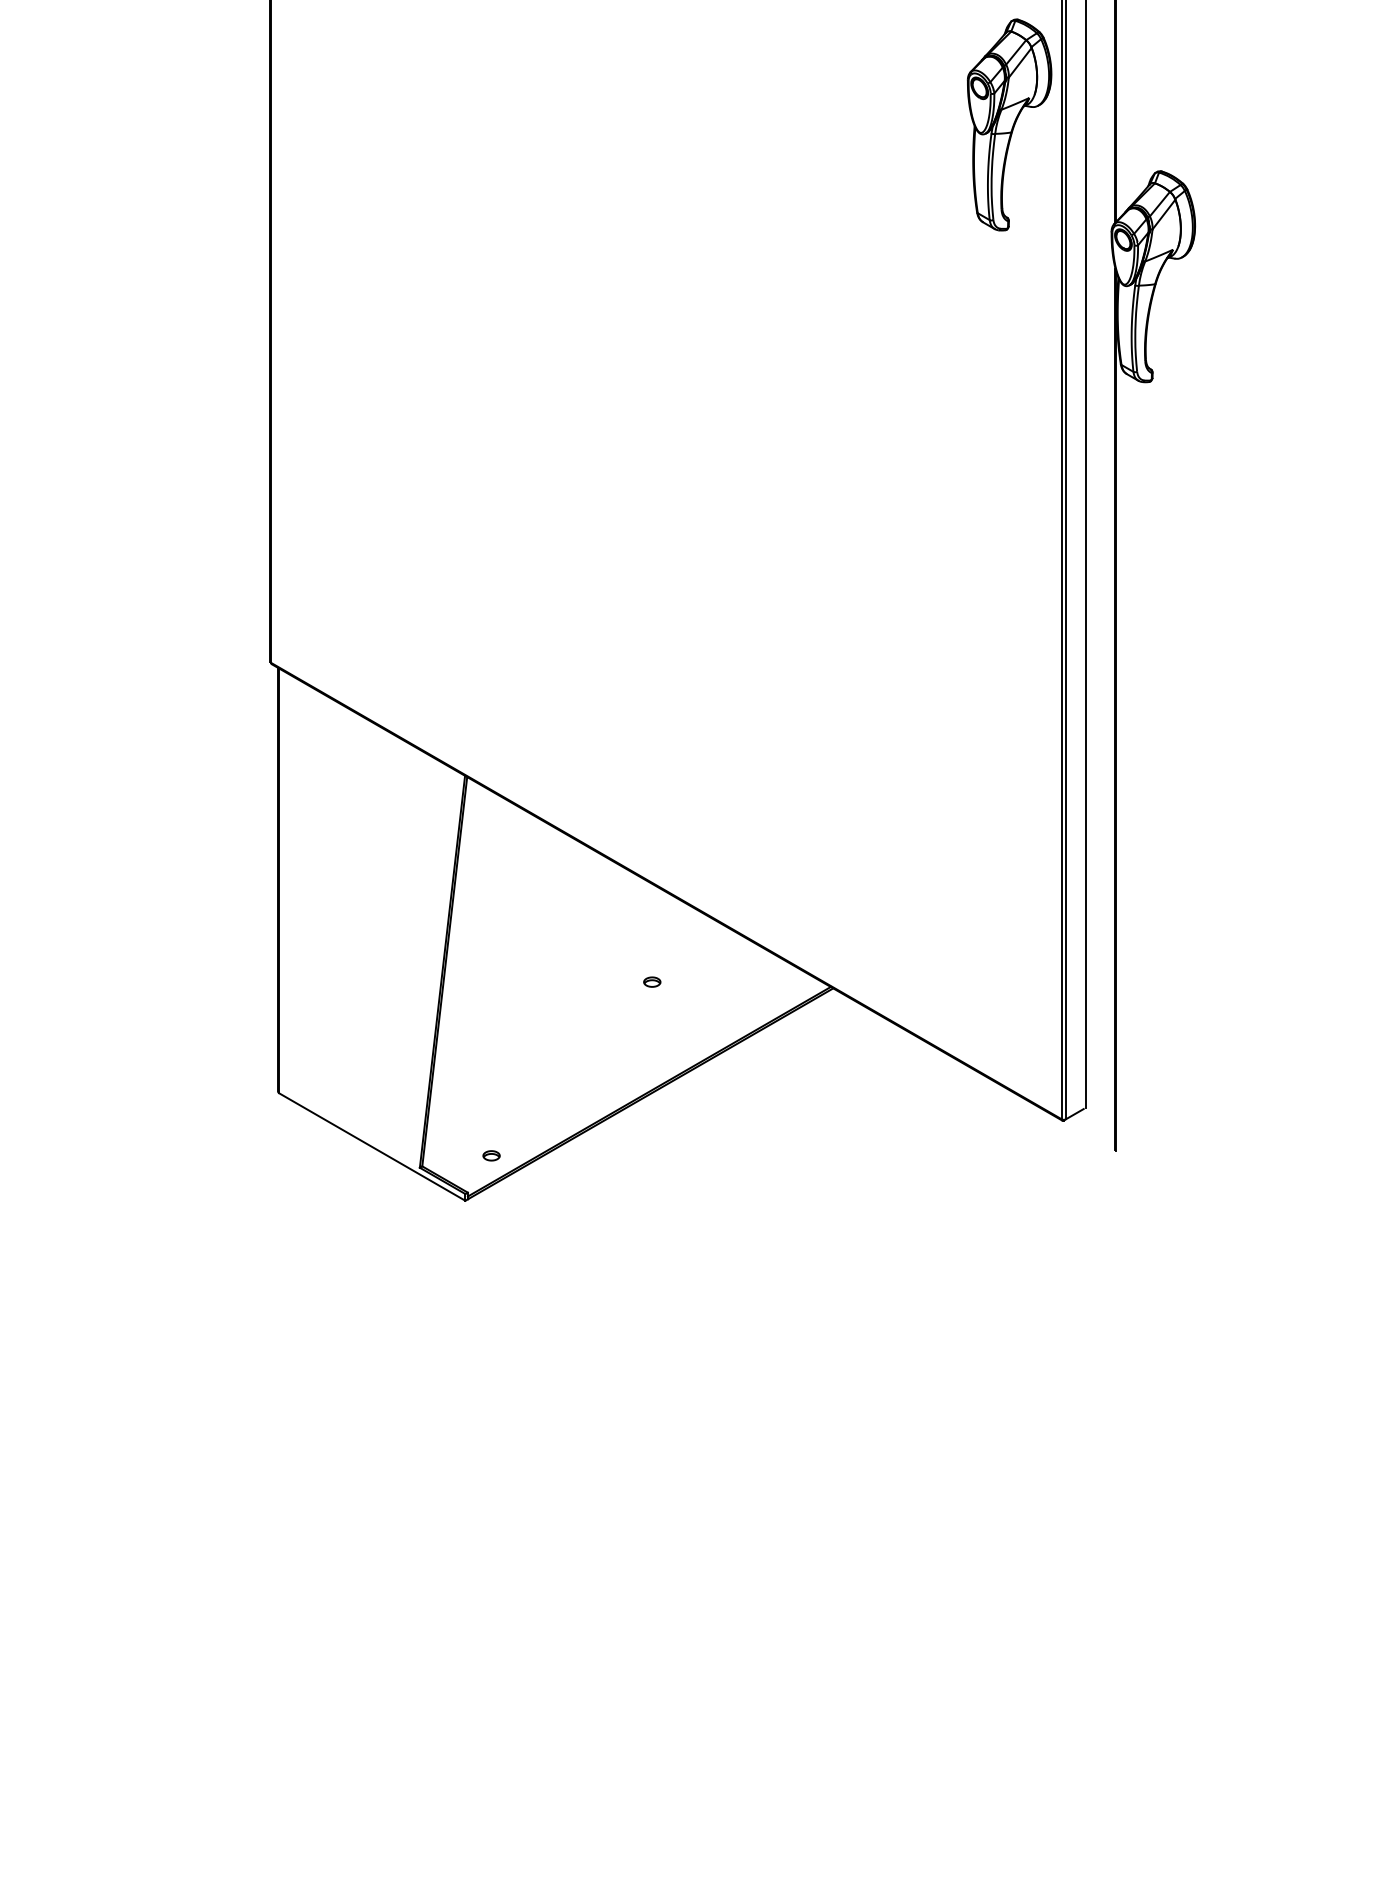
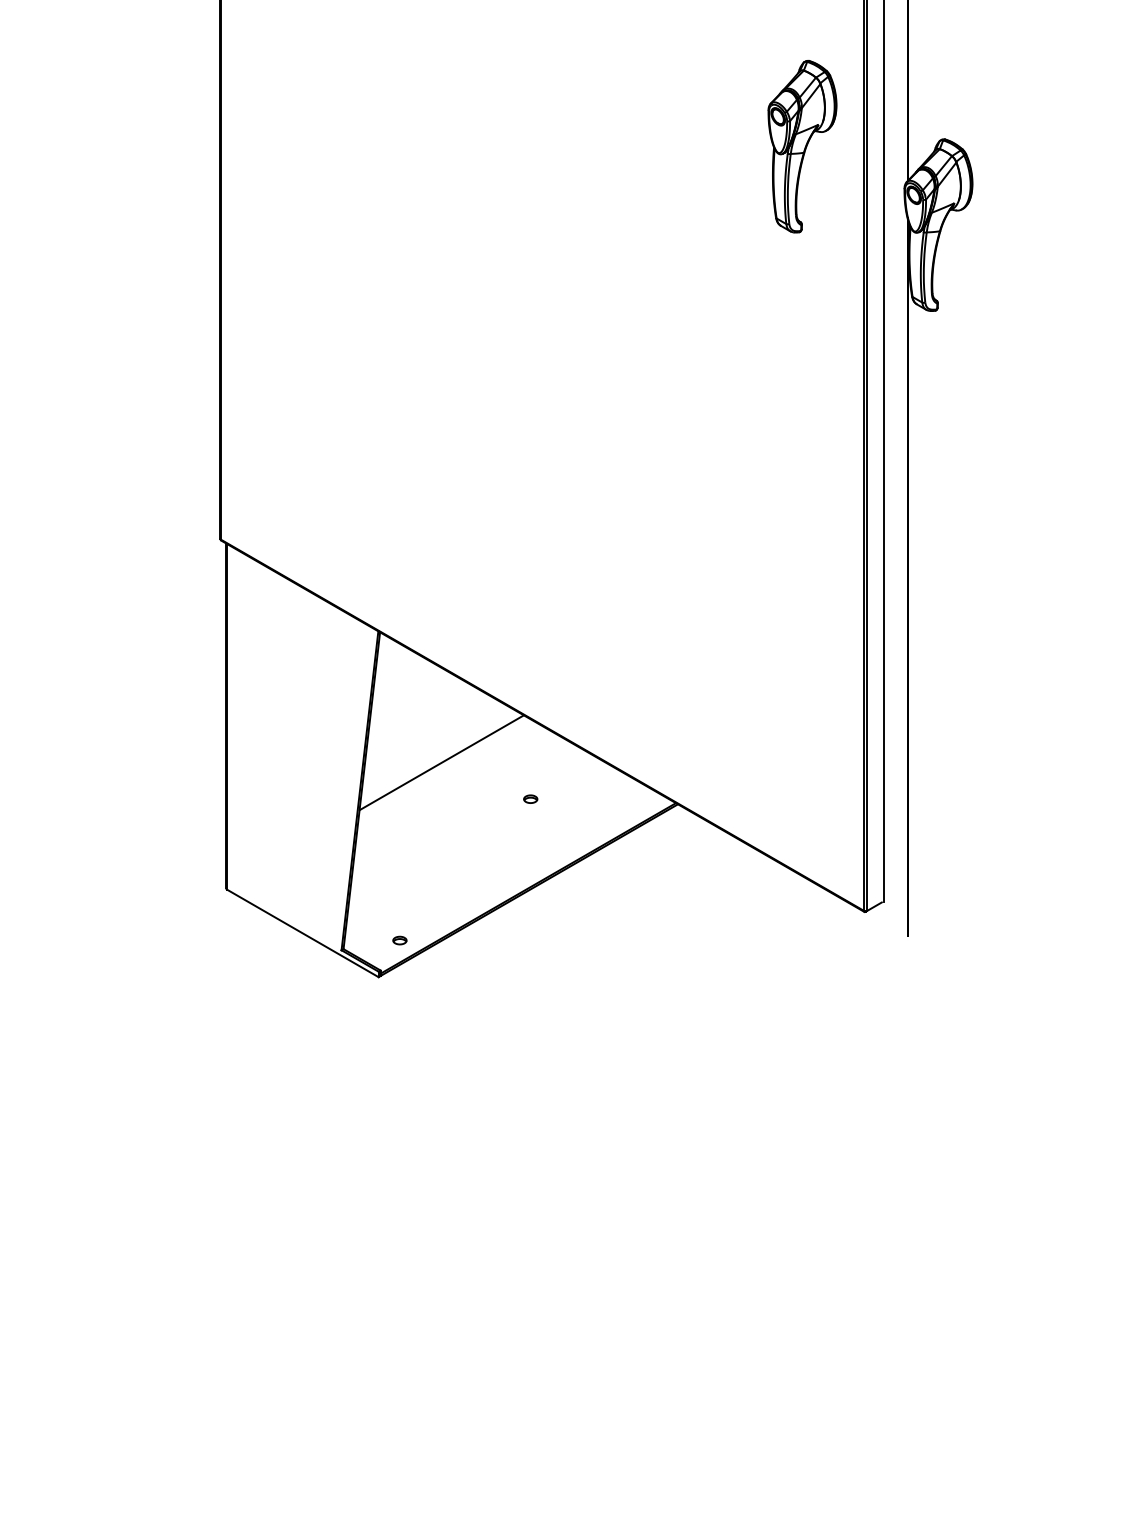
part: (1009, 124) -> (802, 146), moved
line: (542, 937) -> (441, 762), added

